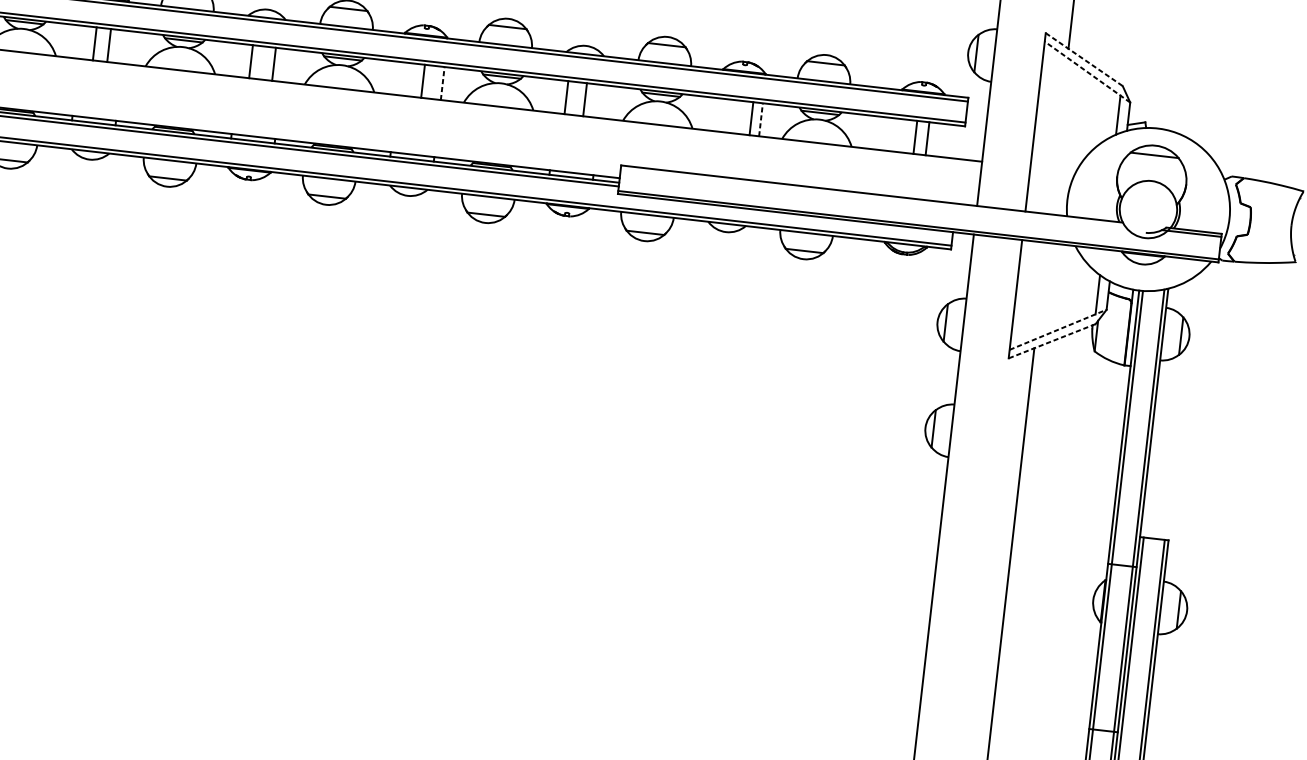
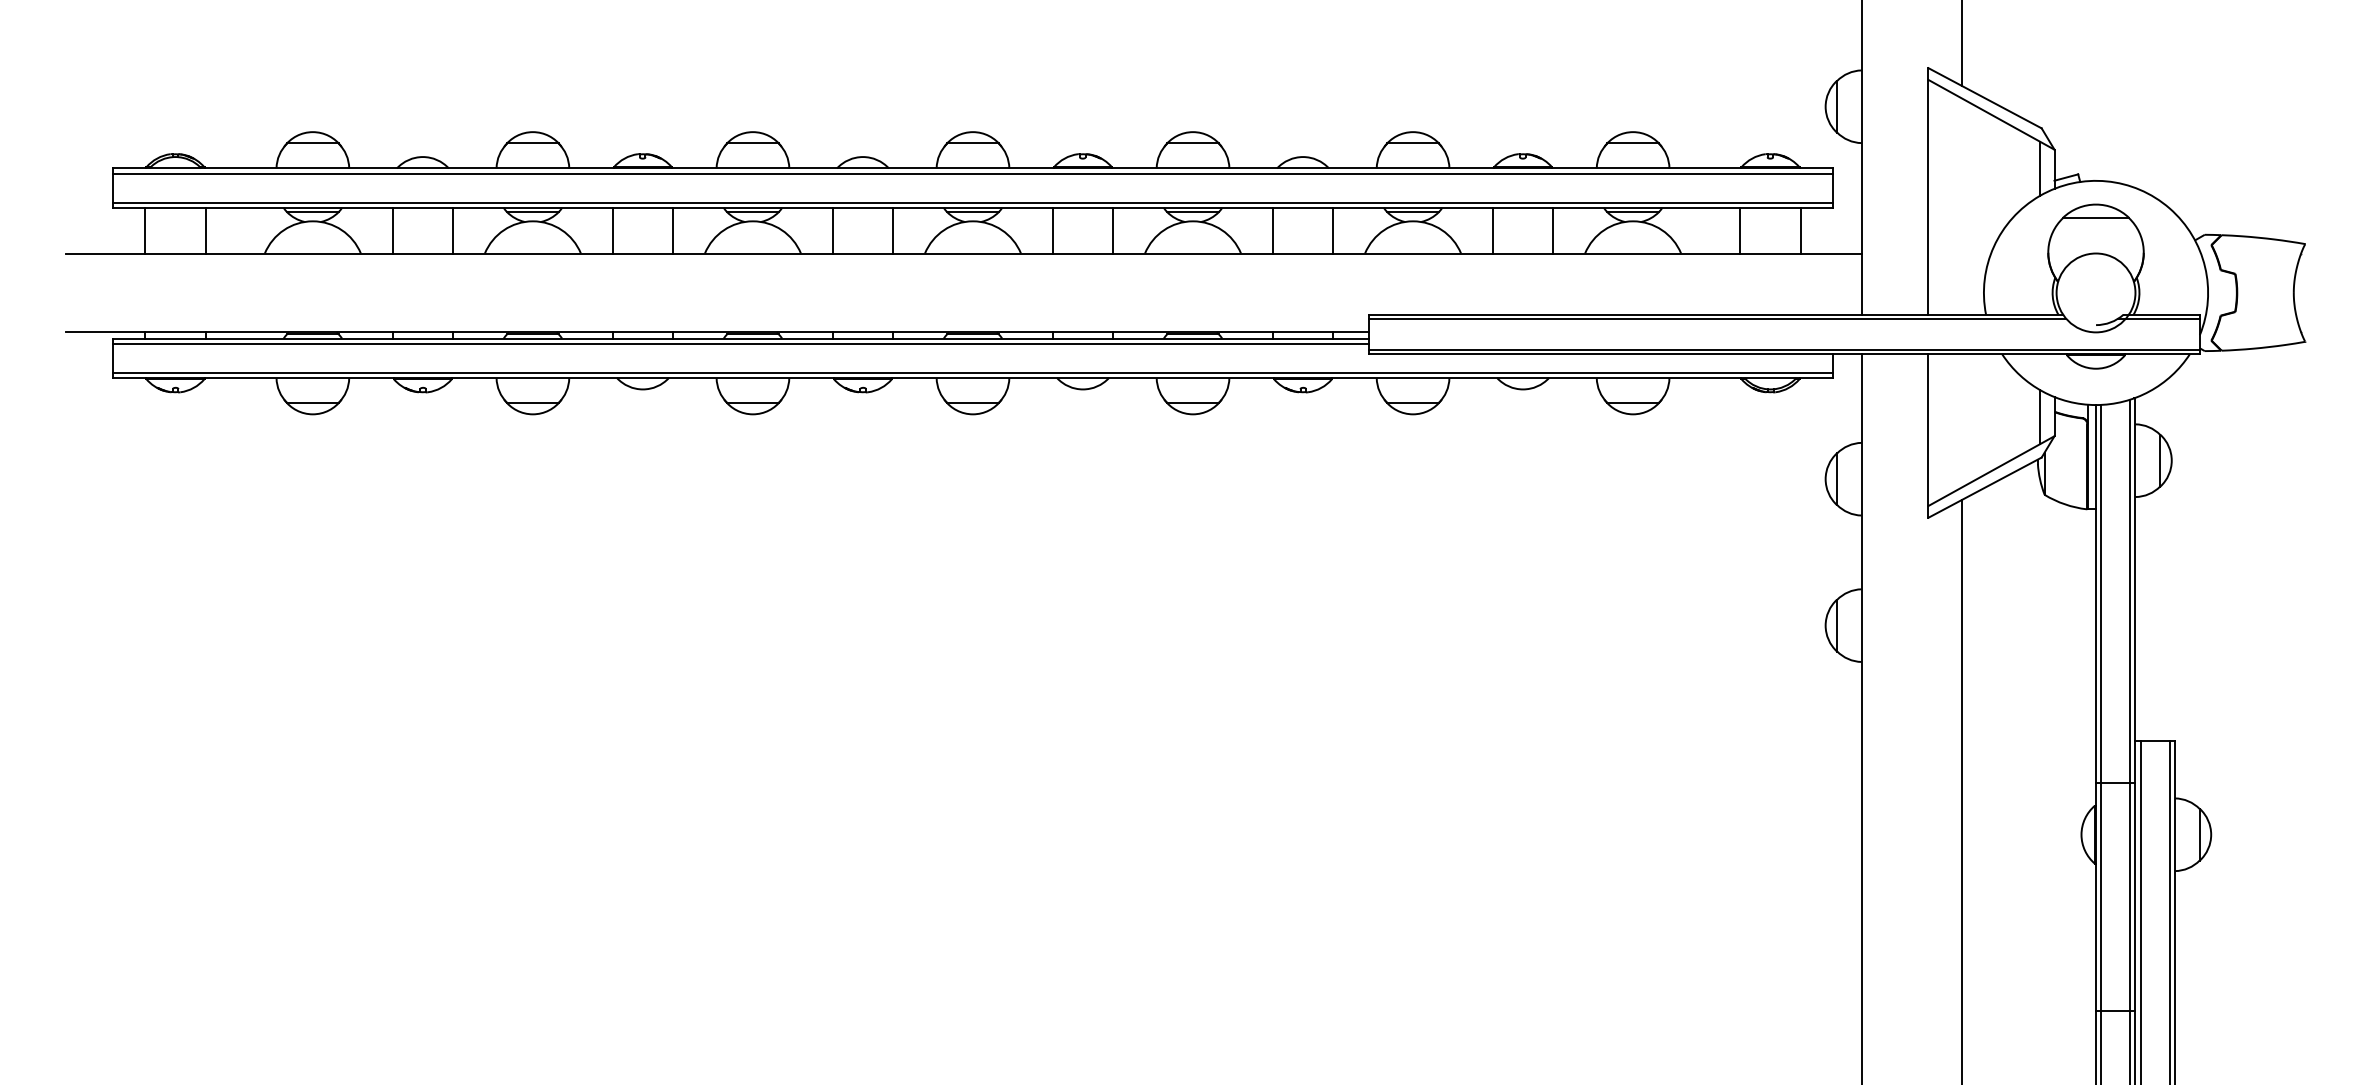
line: (95, 43) -> (673, 230), moved
line: (108, 45) -> (612, 230), moved
line: (1084, 59) -> (1985, 98), dashed -> solid
line: (251, 61) -> (893, 230), moved
line: (273, 64) -> (832, 230), moved
line: (1087, 71) -> (1991, 114), dashed -> solid
line: (422, 81) -> (1052, 230), moved
line: (443, 83) -> (1113, 230), dashed -> solid
line: (566, 97) -> (1333, 230), moved
line: (584, 99) -> (1272, 230), moved
line: (751, 118) -> (1493, 230), moved
line: (761, 119) -> (1553, 230), dashed -> solid
line: (915, 137) -> (1800, 230), moved
line: (927, 138) -> (1740, 230), moved
line: (872, 196) -> (1717, 318), added
line: (1058, 329) -> (1991, 470), dashed -> solid
line: (1051, 341) -> (1984, 487), dashed -> solid

